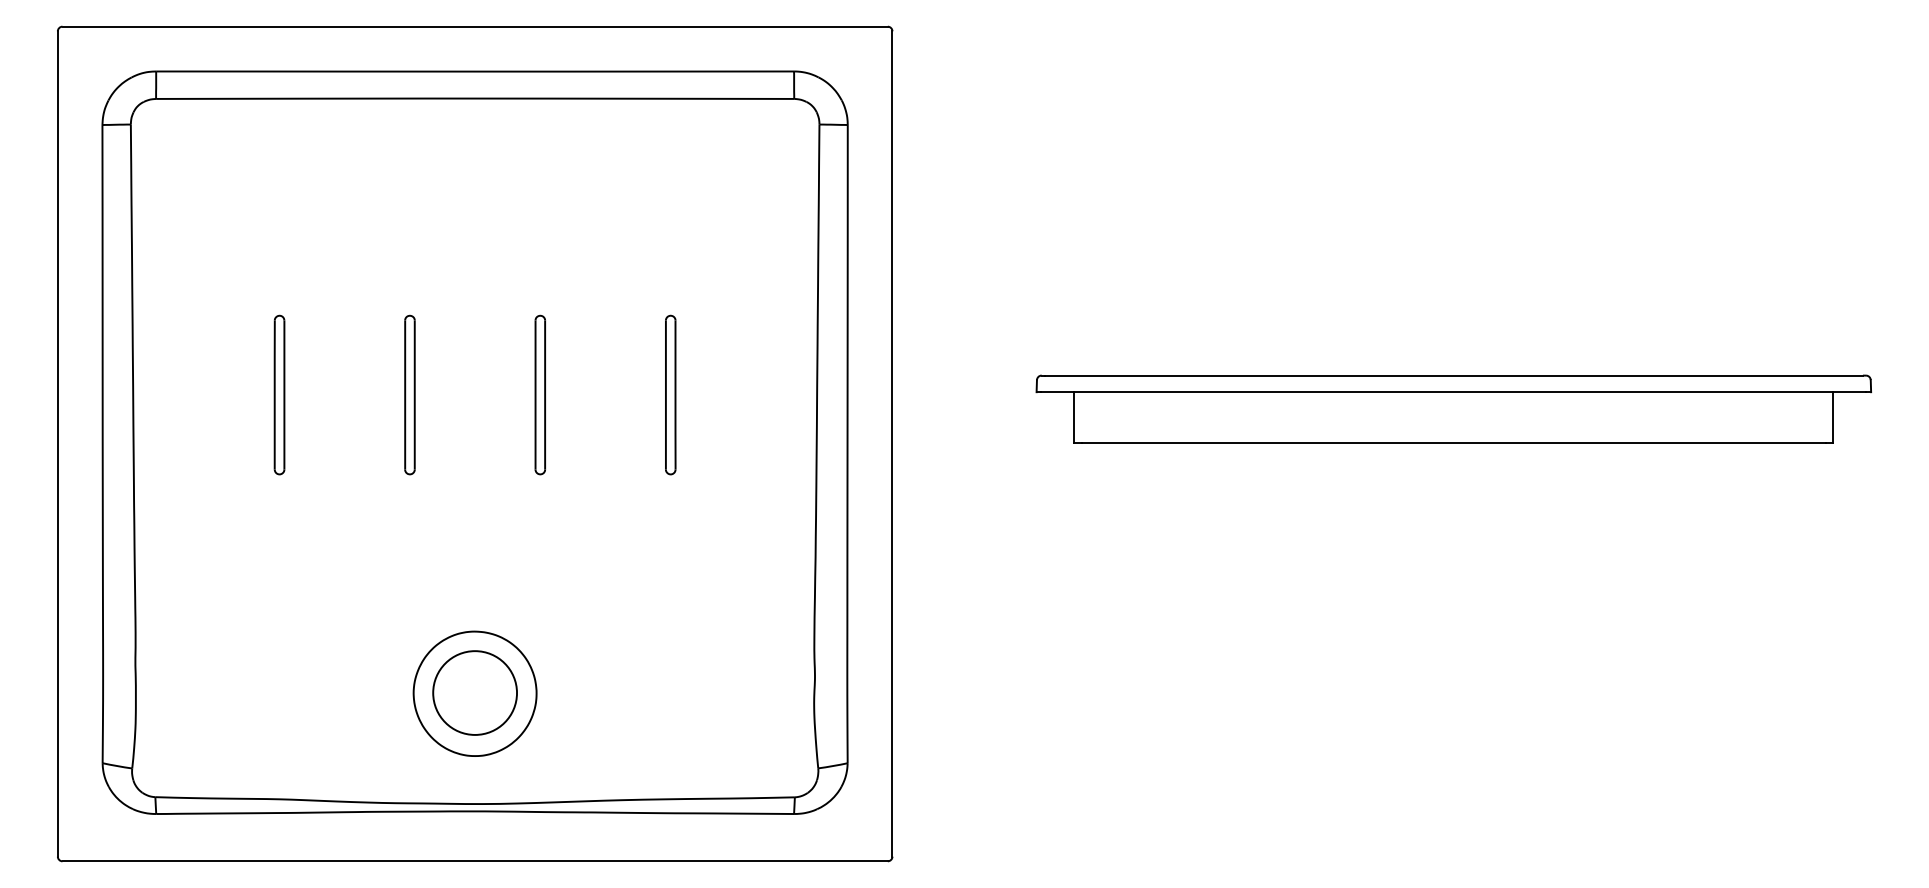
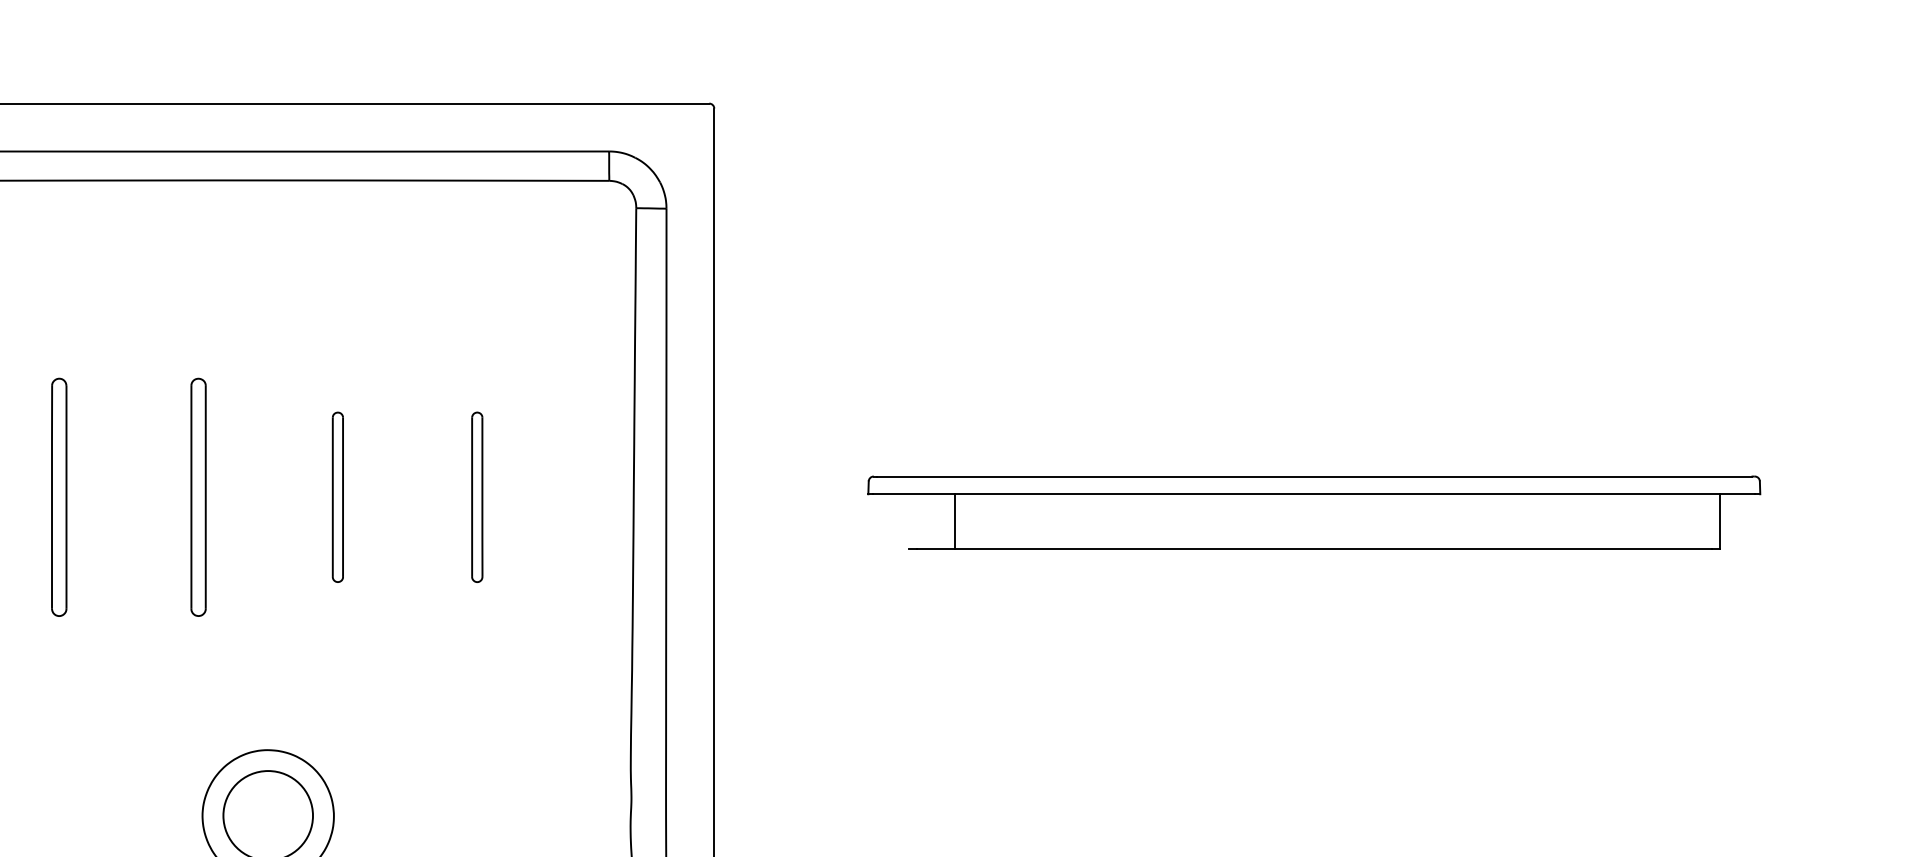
part: (279, 394) -> (59, 496), size x1.4
part: (409, 394) -> (198, 496), size x1.4
line: (1074, 417) -> (954, 521), moved

